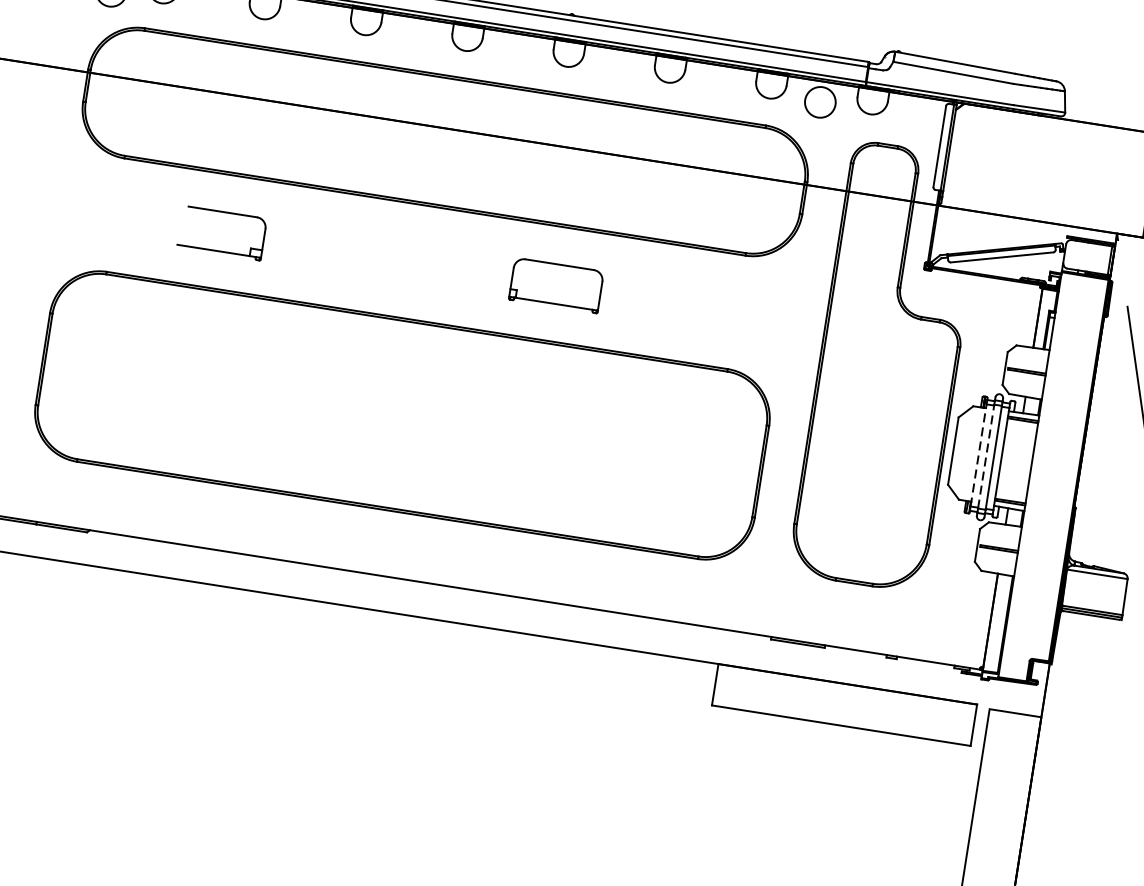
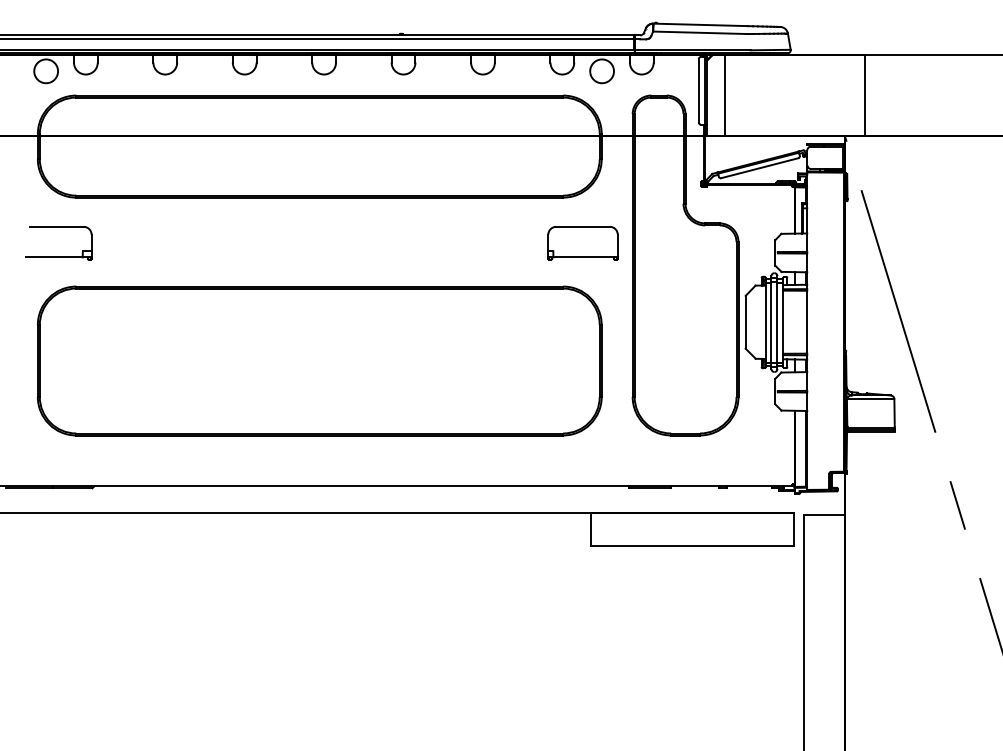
line: (972, 157) -> (725, 95), added
part: (218, 250) -> (58, 256), moved
part: (555, 285) -> (582, 243), moved
line: (978, 455) -> (765, 322), dashed -> solid
line: (986, 456) -> (771, 322), dashed -> solid

